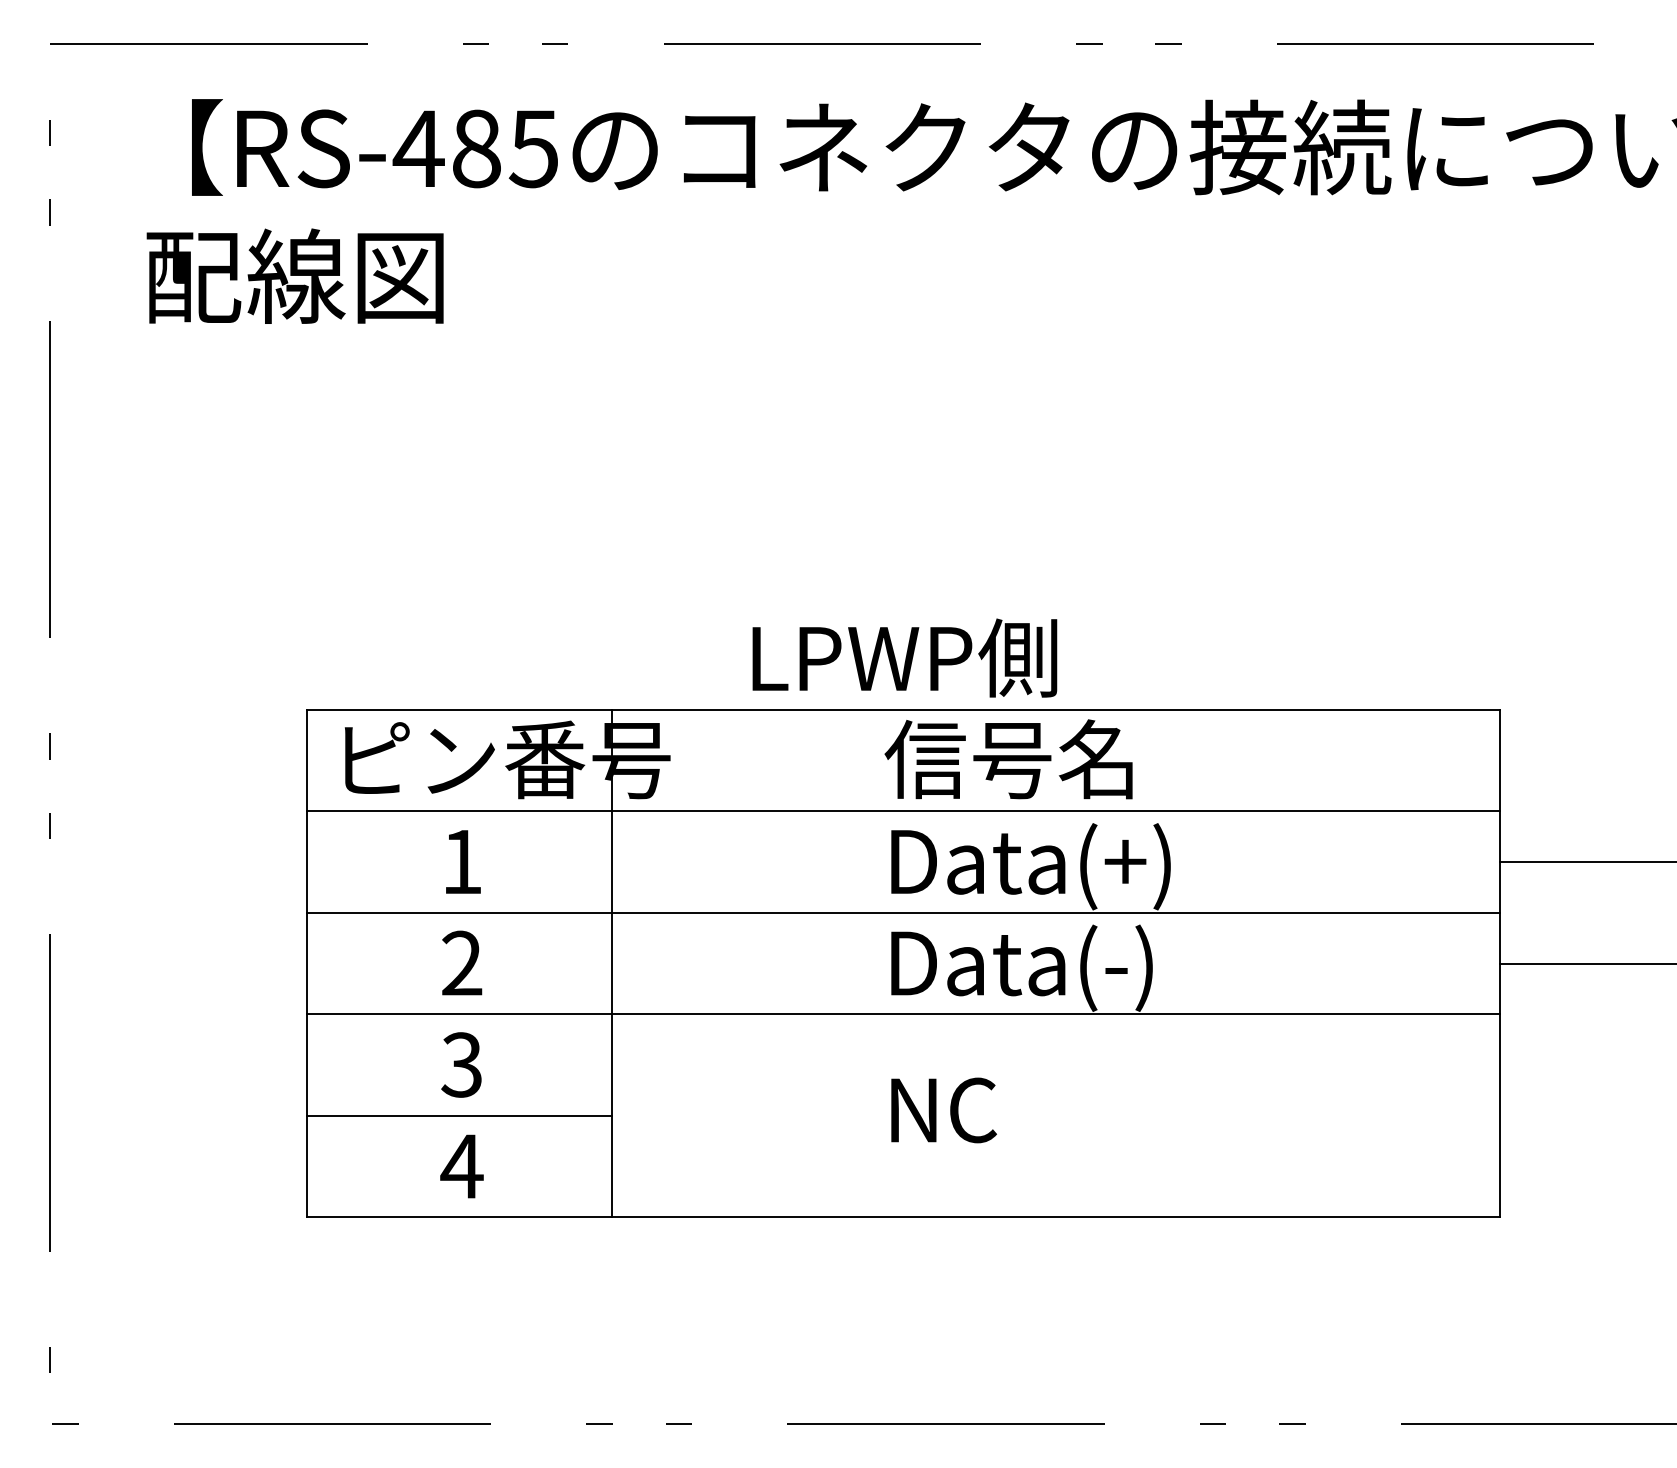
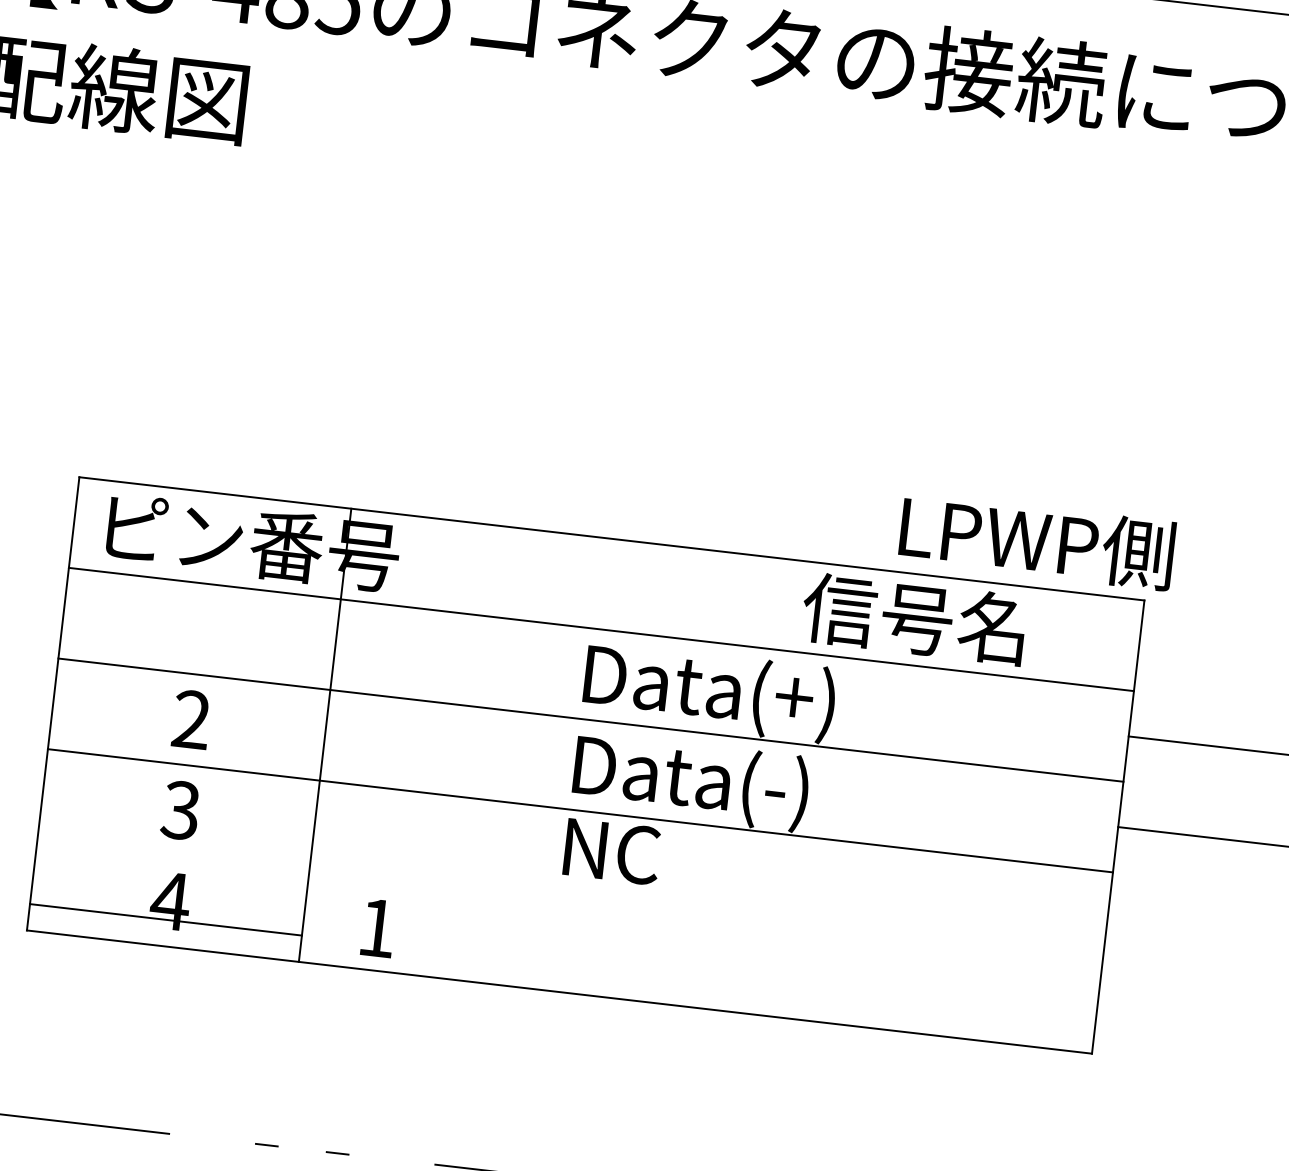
text: (904, 657) -> (1036, 540), moved
text: (1008, 759) -> (913, 618), moved
text: (463, 861) -> (378, 927), moved
text: (943, 1110) -> (611, 851), moved
line: (459, 1115) -> (166, 919), moved

